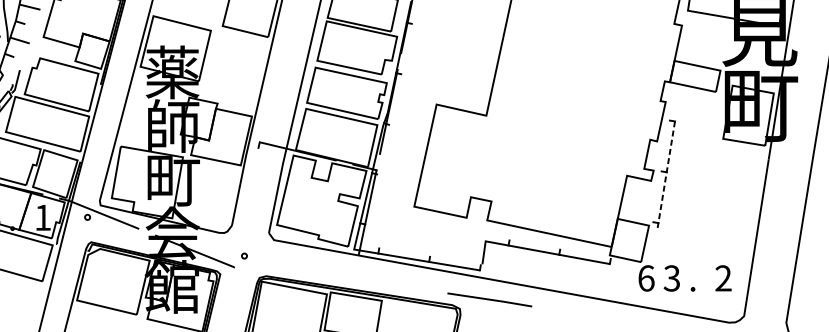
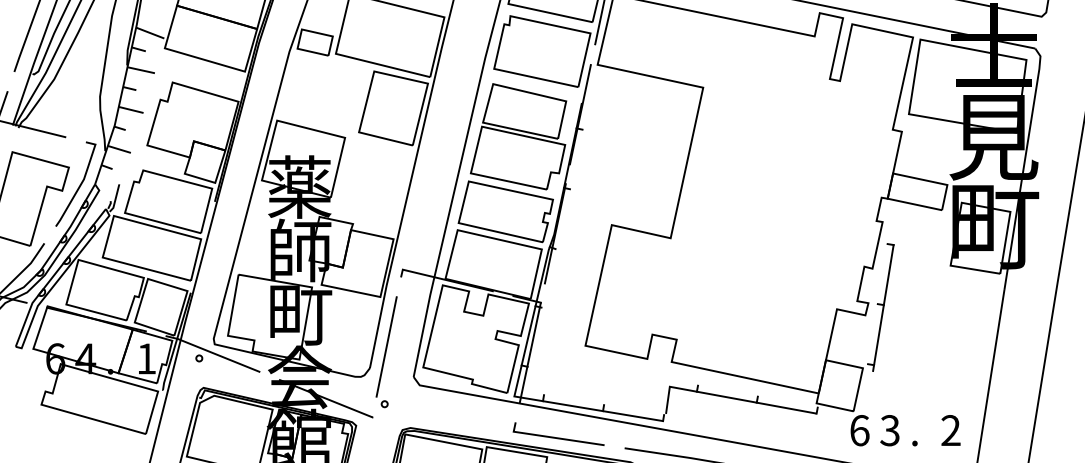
line: (666, 175) -> (883, 308), dashed -> solid
line: (245, 207) -> (386, 346), added
line: (391, 284) -> (558, 437), added

